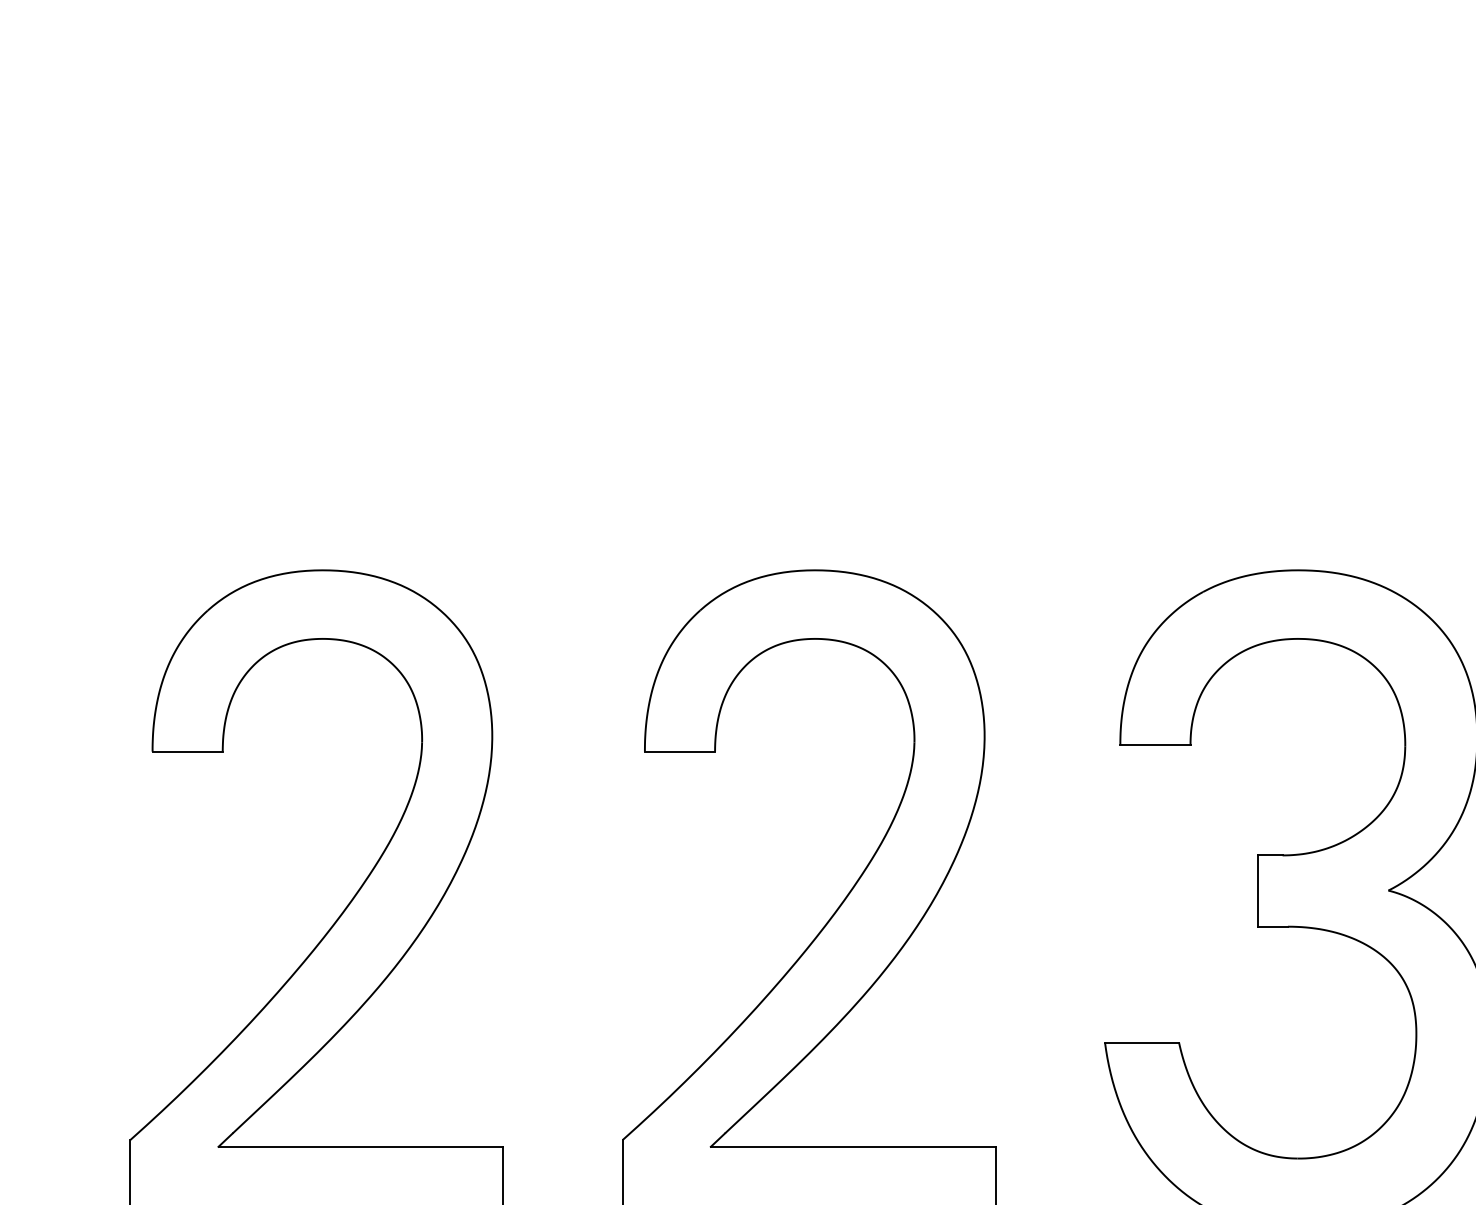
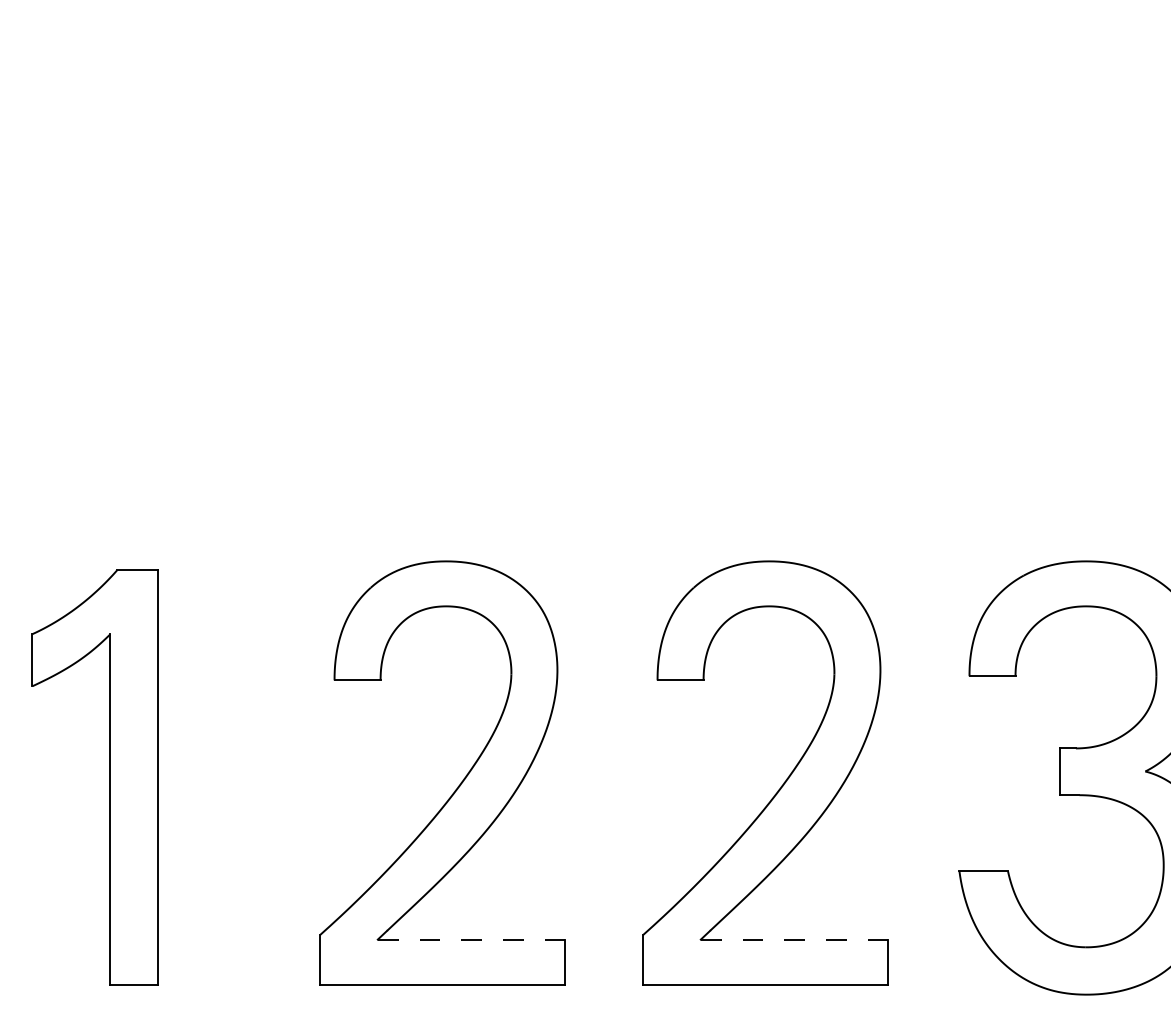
line: (361, 1146) -> (471, 939), solid -> dashed
line: (853, 1146) -> (794, 939), solid -> dashed

